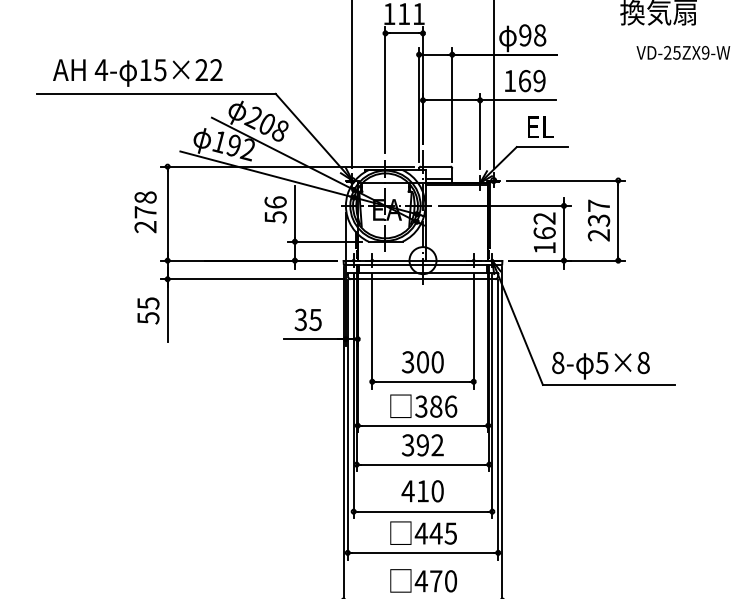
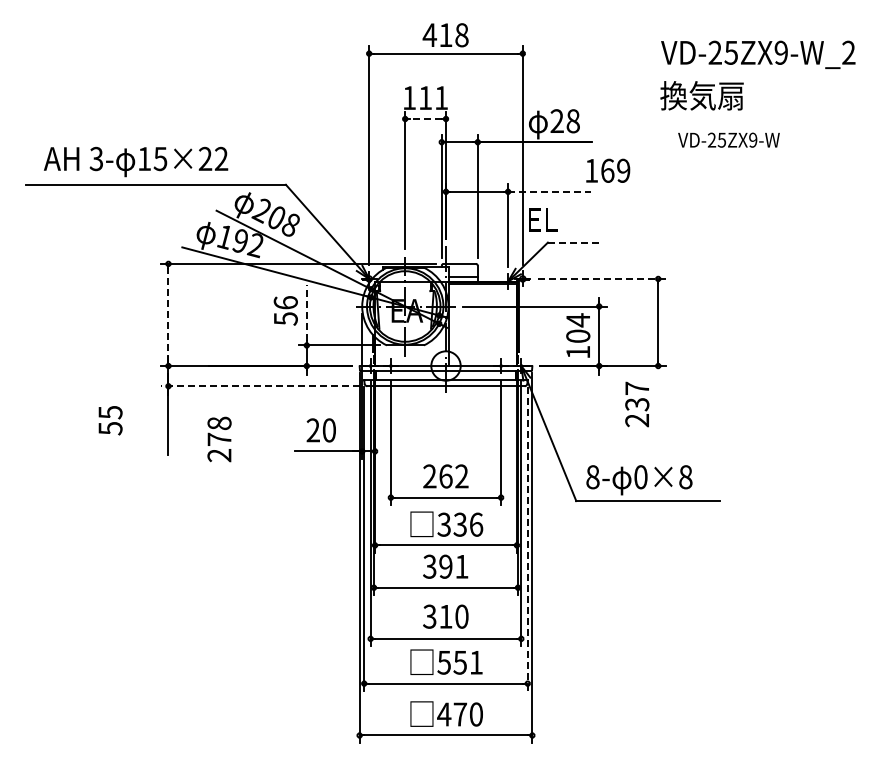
line: (404, 33) -> (425, 119), solid -> dashed
text: (524, 35) -> (556, 121), 98 -> 28
text: (101, 69) -> (96, 158), 4- -> 3-
text: (525, 80) -> (608, 170), moved
line: (518, 100) -> (549, 191), solid -> dashed
text: (541, 126) -> (543, 219), moved
line: (542, 146) -> (575, 242), solid -> dashed
line: (567, 180) -> (602, 278), solid -> dashed
line: (294, 211) -> (306, 312), solid -> dashed
text: (145, 212) -> (219, 439), moved
line: (167, 213) -> (168, 314), solid -> dashed
text: (599, 220) -> (637, 404), moved
text: (544, 225) -> (578, 327), 162 -> 104
line: (252, 279) -> (260, 386), solid -> dashed
text: (148, 310) -> (110, 420), moved
text: (307, 319) -> (320, 430), 35 -> 20
text: (422, 362) -> (445, 476), 300 -> 262
text: (601, 363) -> (640, 477), 5×8 -> 0×8
text: (436, 406) -> (460, 524), 386 -> 336
line: (497, 419) -> (527, 538), solid -> dashed
text: (437, 445) -> (461, 566), 392 -> 391
text: (407, 491) -> (429, 616), 410 -> 310
text: (435, 533) -> (459, 662), 445 -> 551

